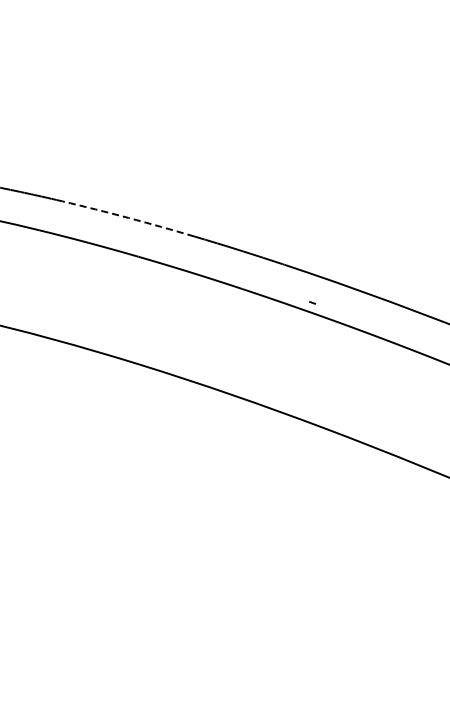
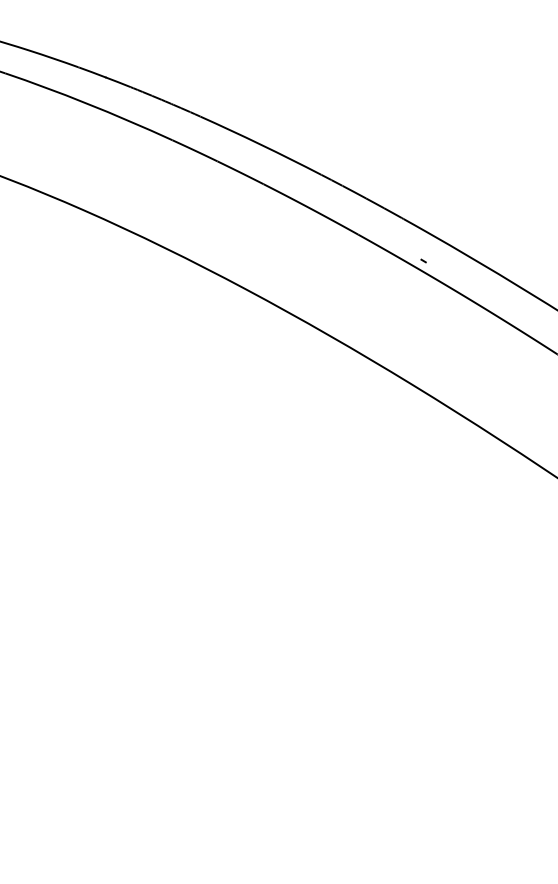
arc: (128, 217) -> (261, 144), dashed -> solid

